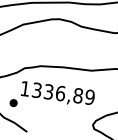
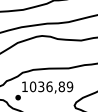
text: (36, 89) -> (32, 86), 1336,89 -> 1036,89

